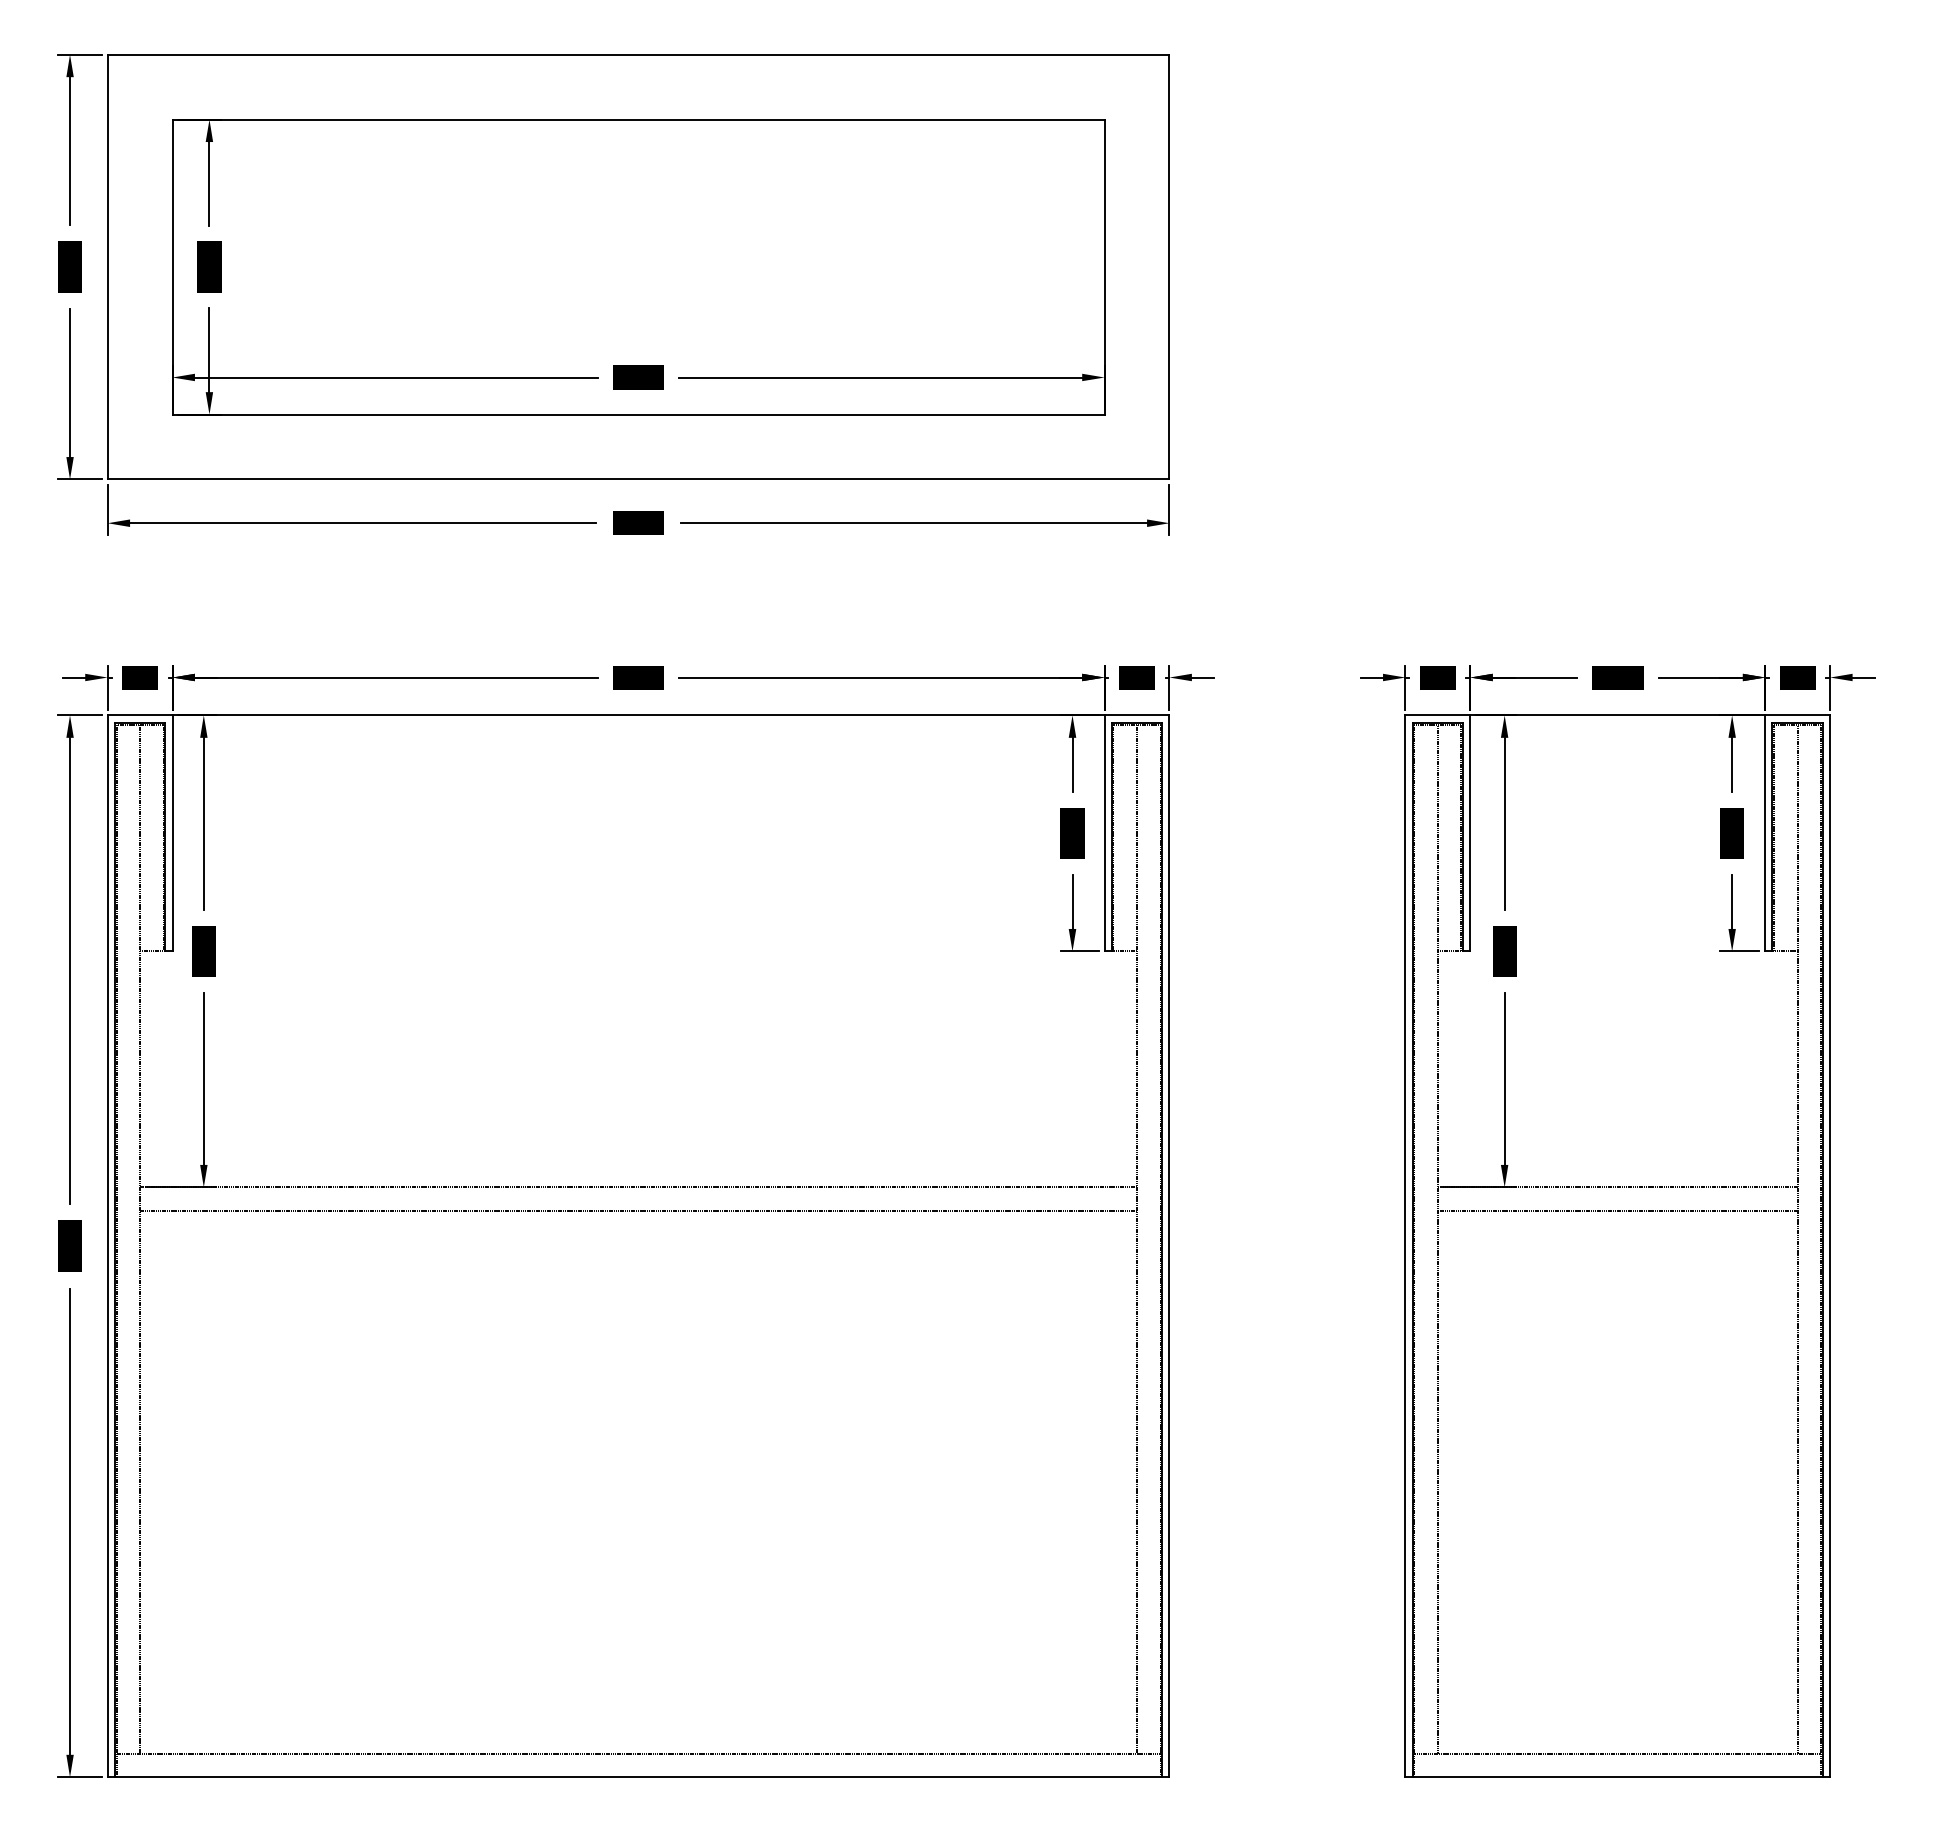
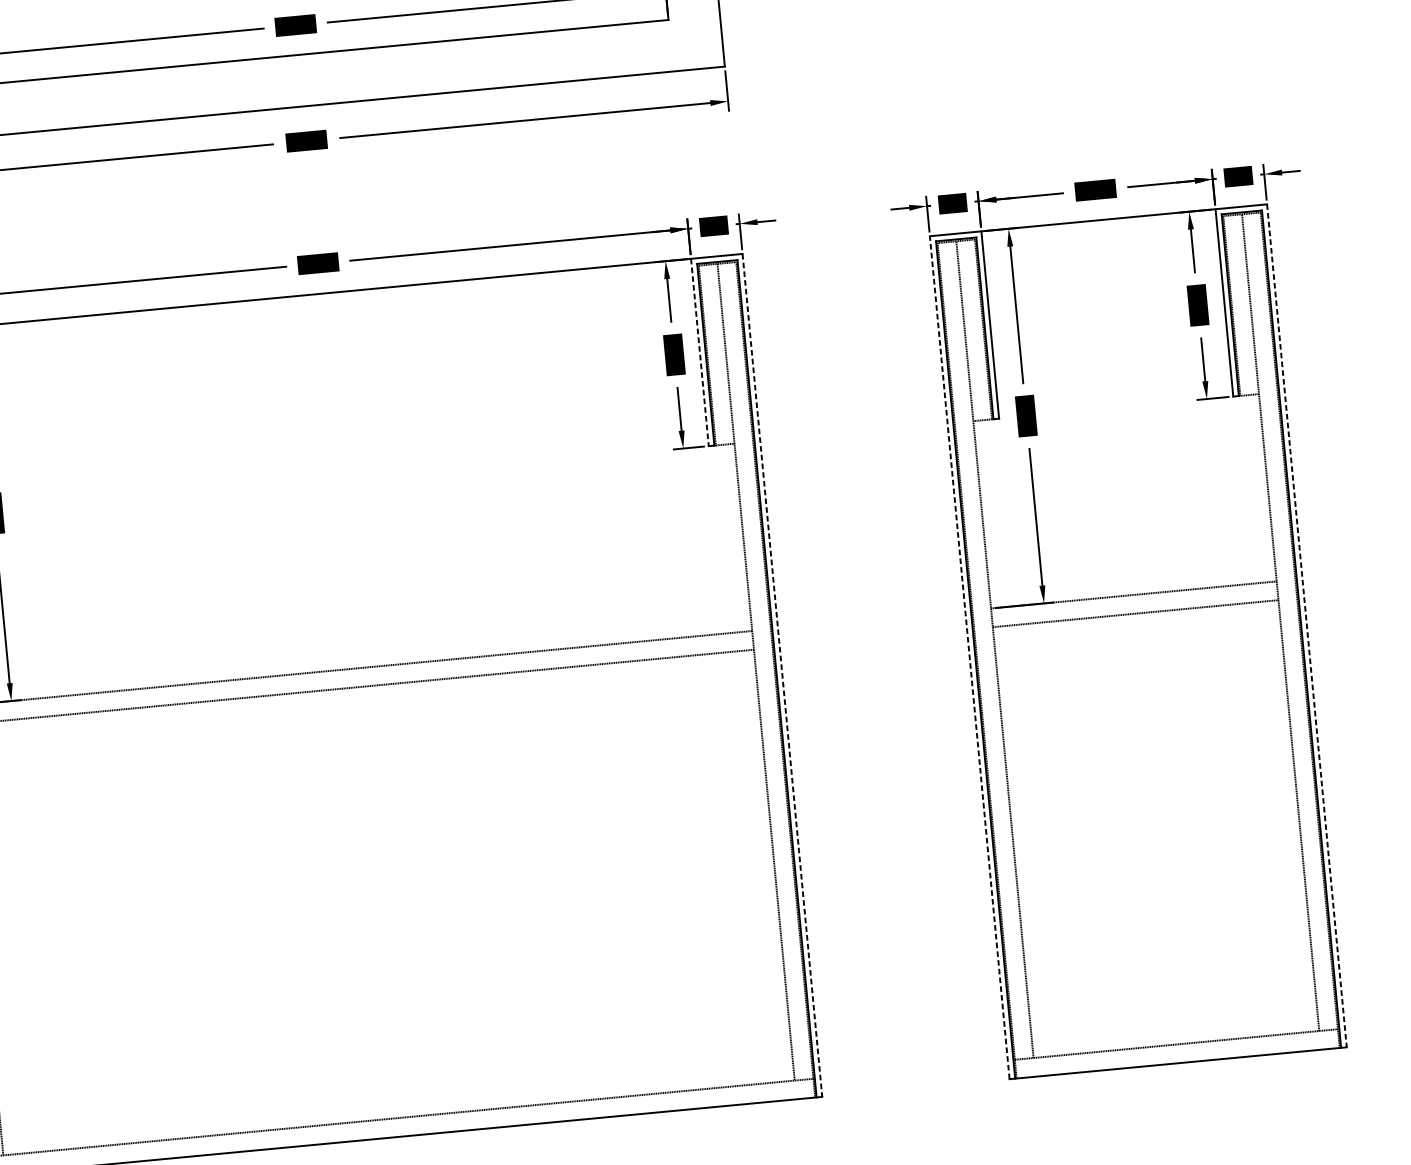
line: (1104, 833) -> (699, 352), solid -> dashed
line: (1169, 1246) -> (782, 675), solid -> dashed
line: (1405, 1246) -> (969, 657), solid -> dashed
line: (1830, 1246) -> (1307, 625), solid -> dashed

